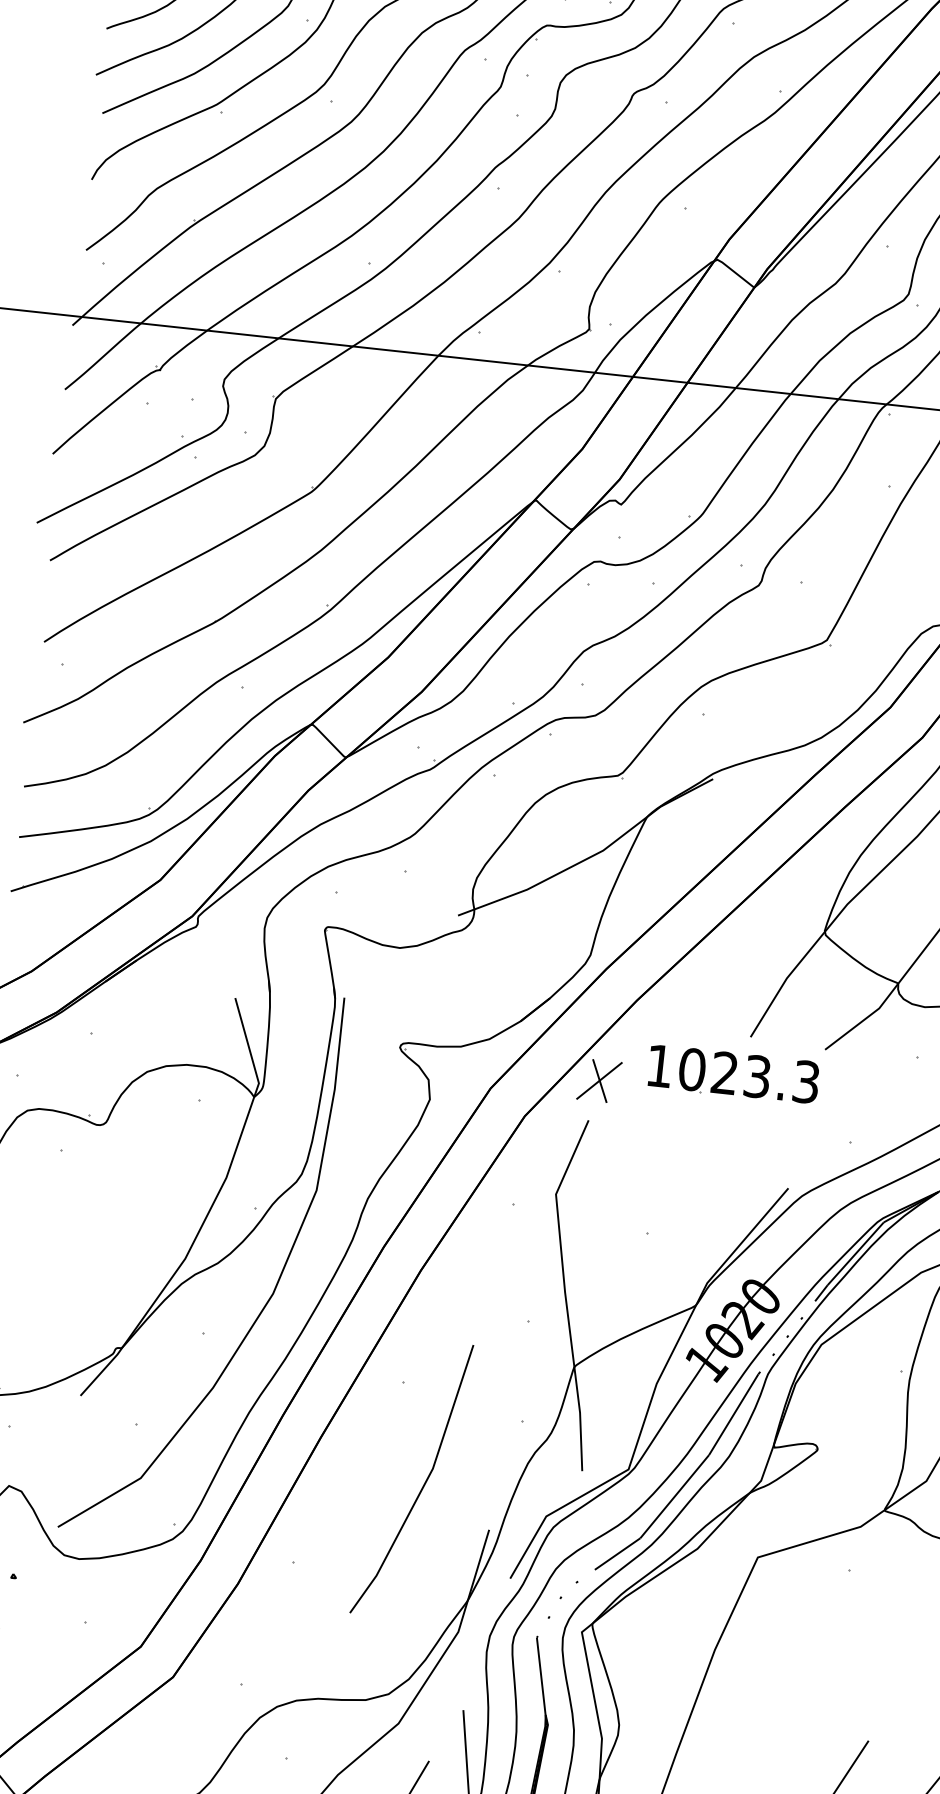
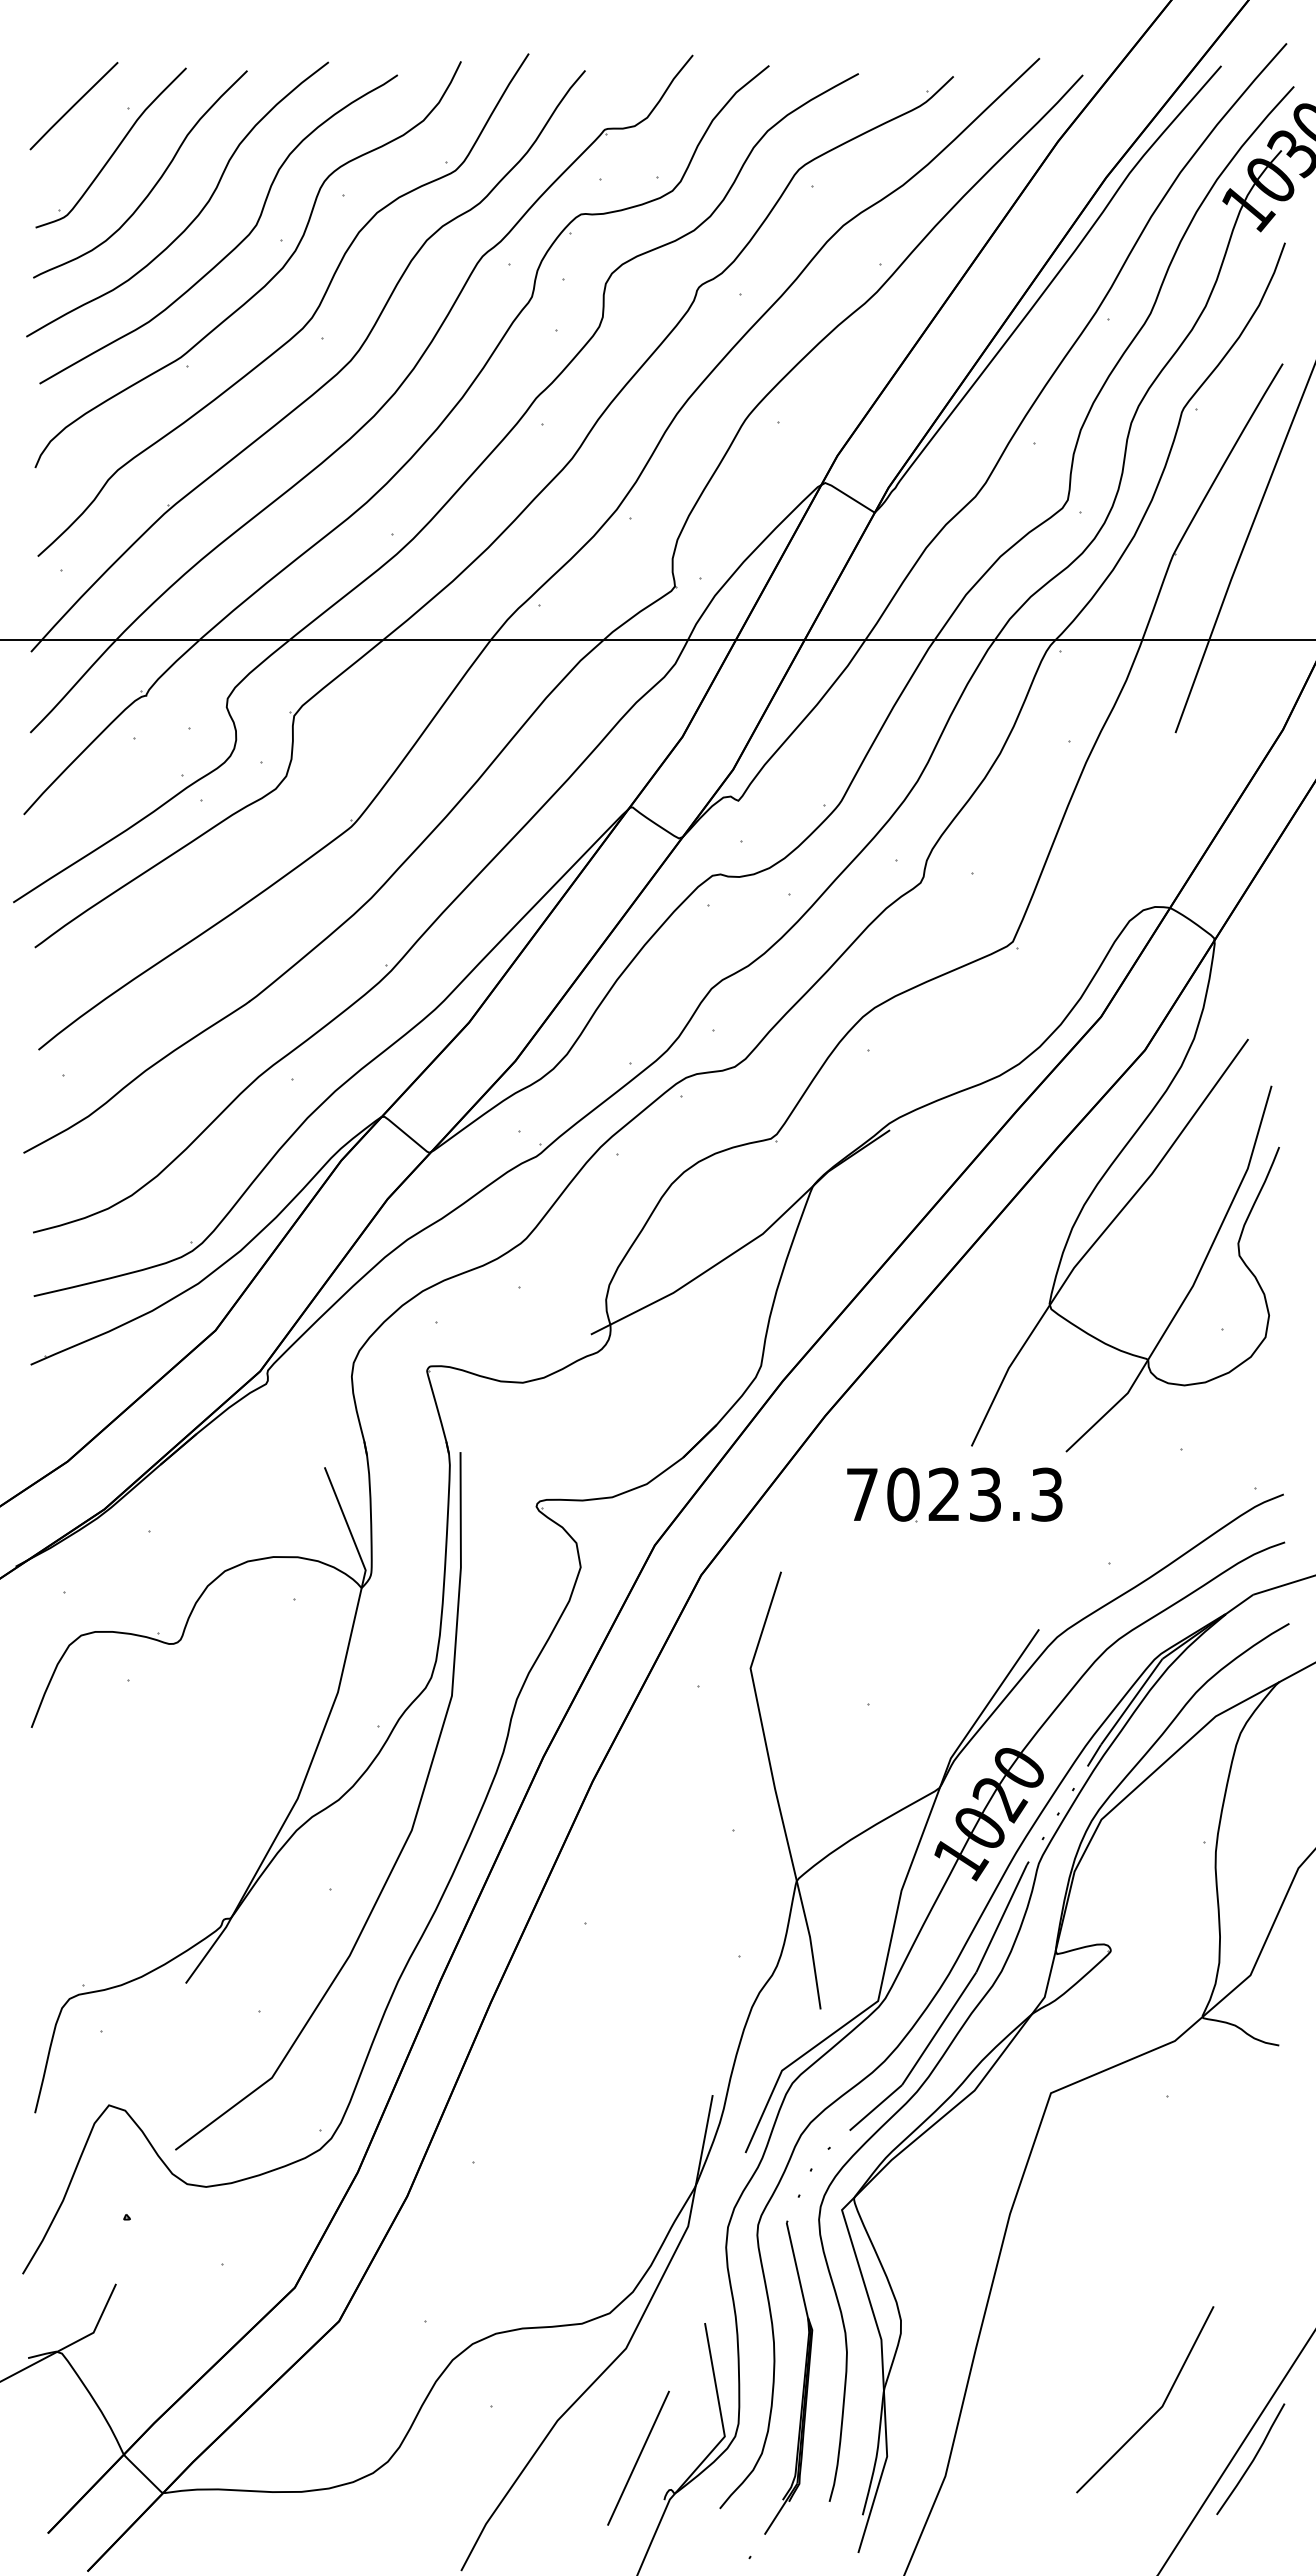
text: (659, 1066) -> (862, 1494), 1023.3 -> 7023.3
part: (599, 1080) -> (789, 1520), removed
line: (423, 1485) -> (624, 2048), removed

